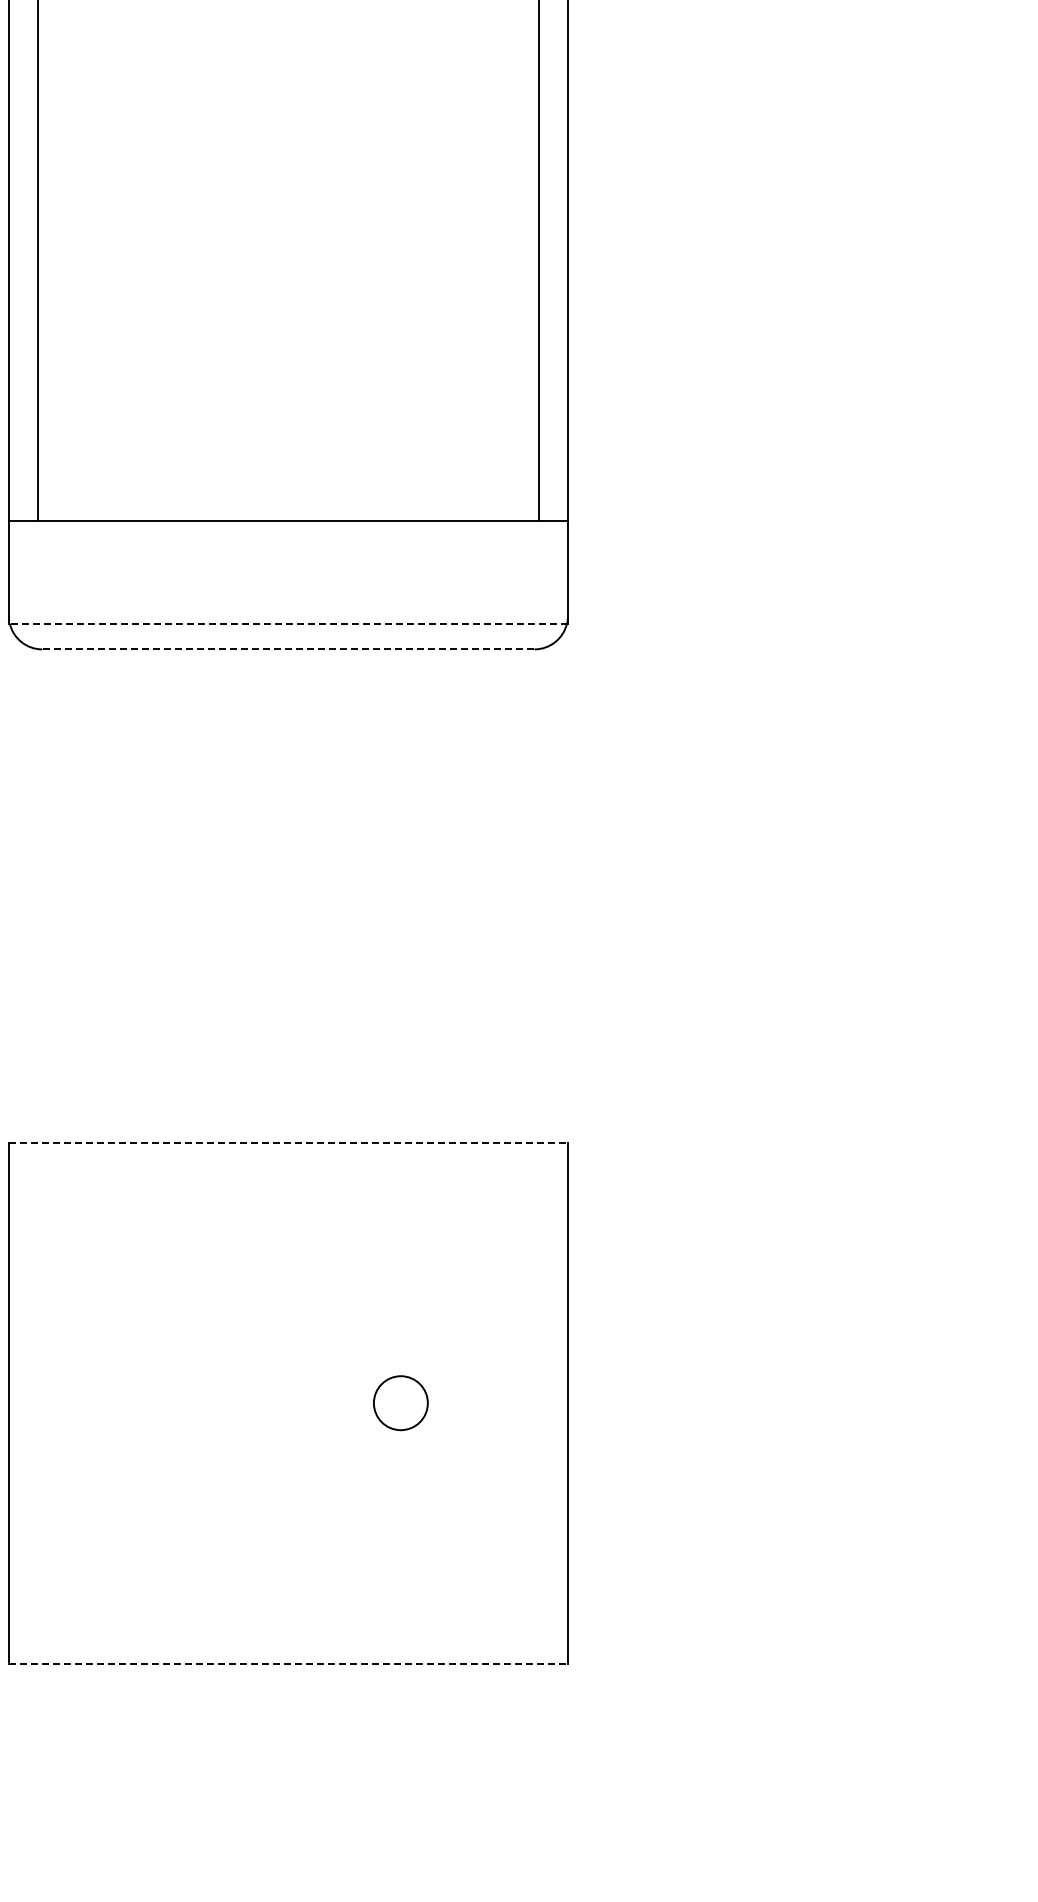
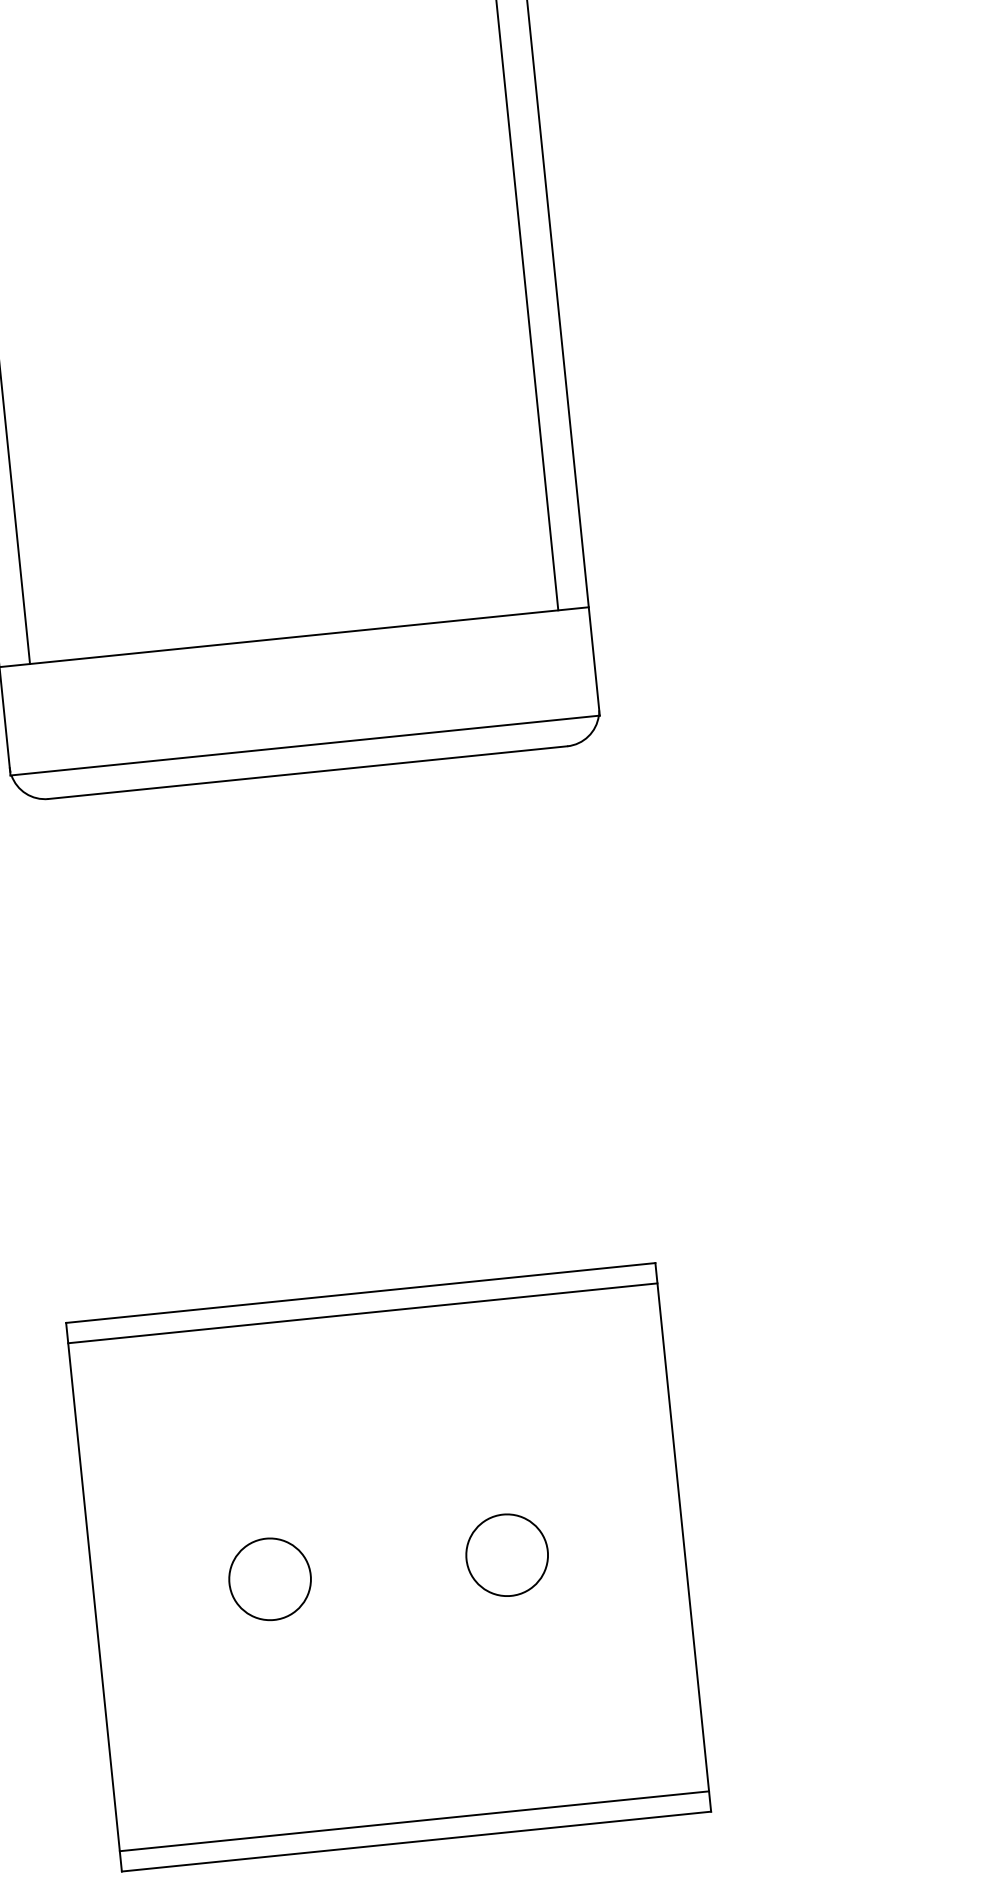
line: (288, 623) -> (305, 745), dashed -> solid
line: (287, 649) -> (306, 772), dashed -> solid
line: (288, 1143) -> (360, 1293), dashed -> solid
line: (287, 1162) -> (361, 1313), added
circle: (175, 1402) -> (269, 1578), added
circle: (400, 1402) -> (506, 1554), size x1.43
line: (287, 1644) -> (413, 1821), added
line: (288, 1663) -> (416, 1841), dashed -> solid

